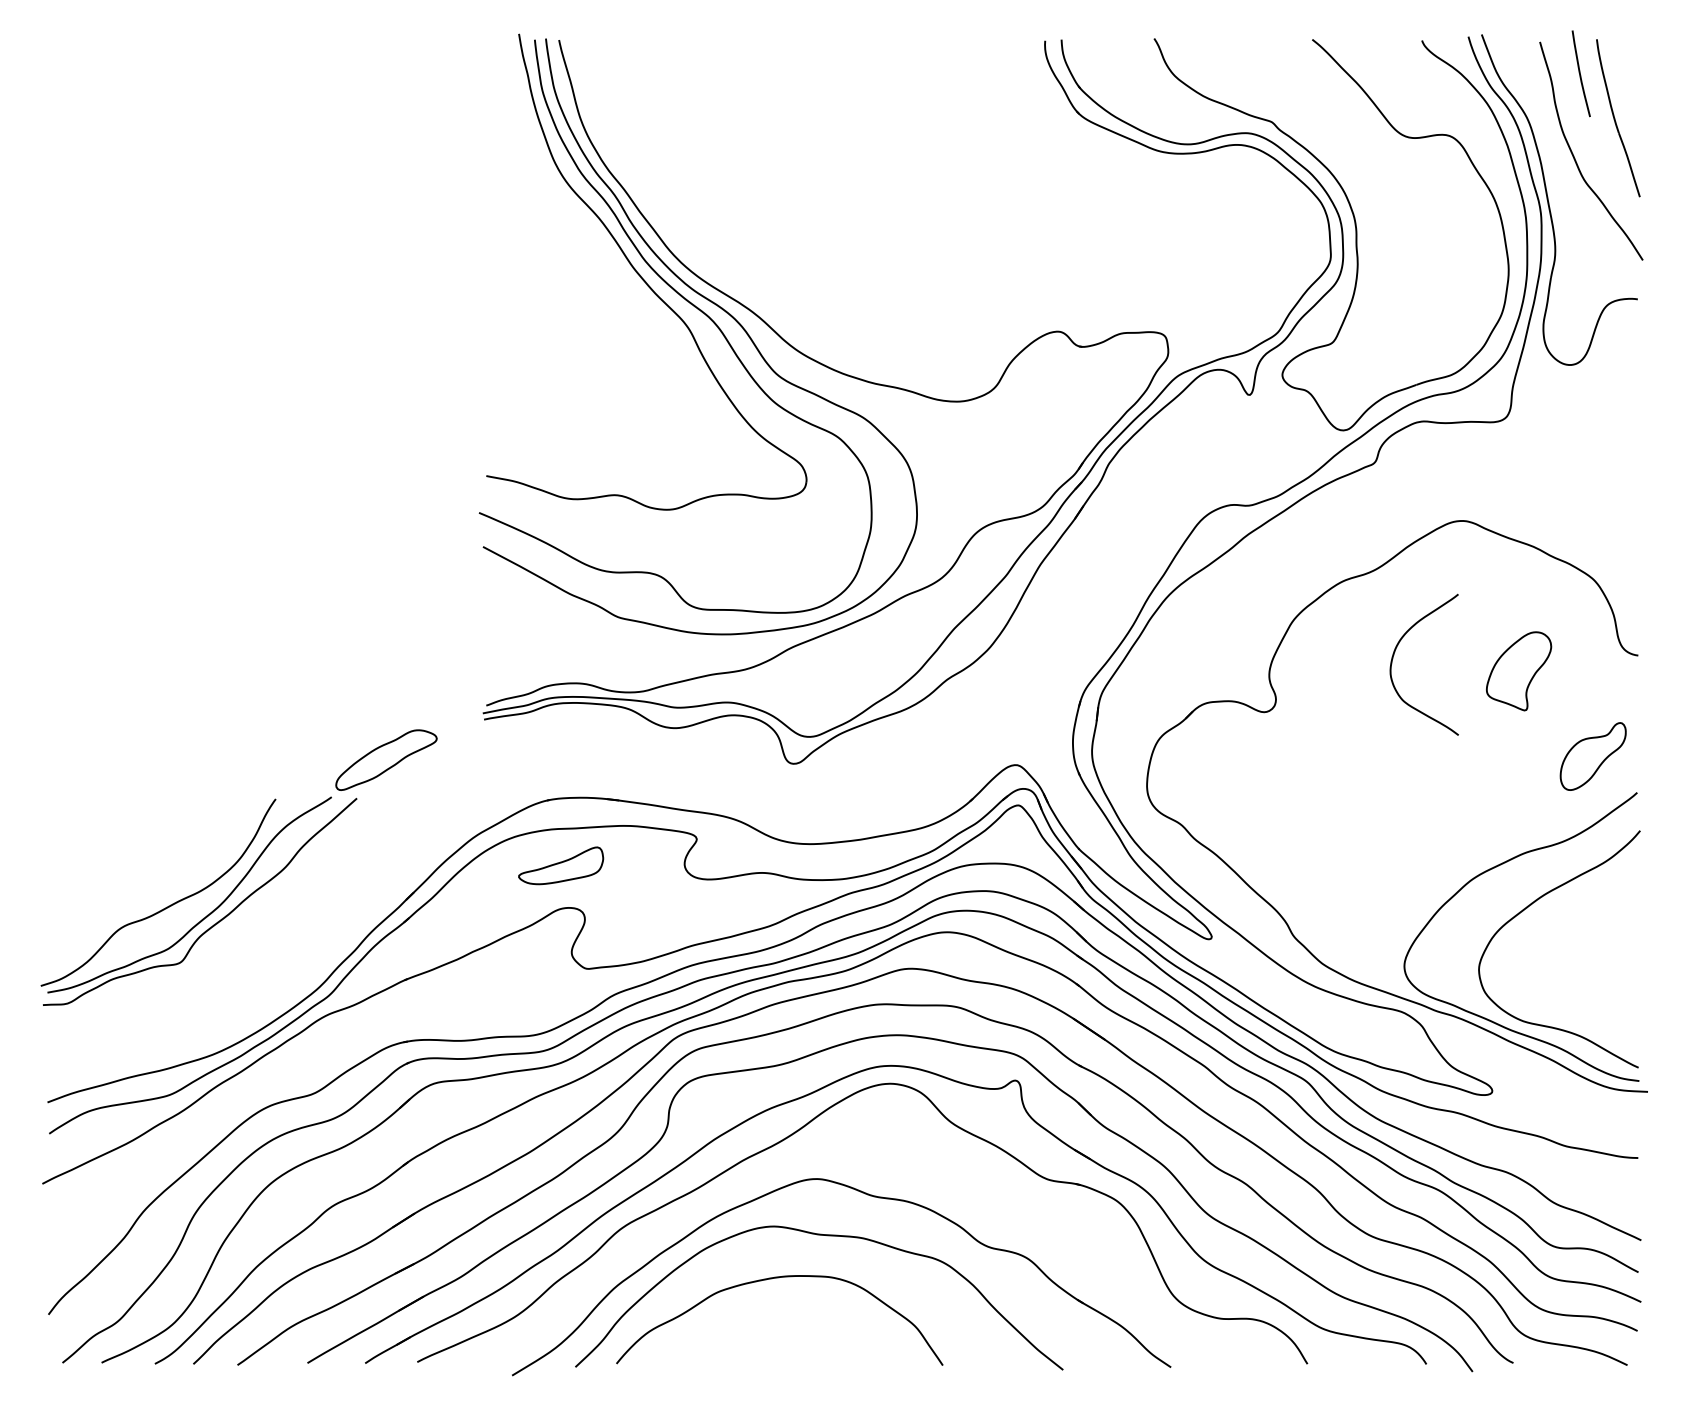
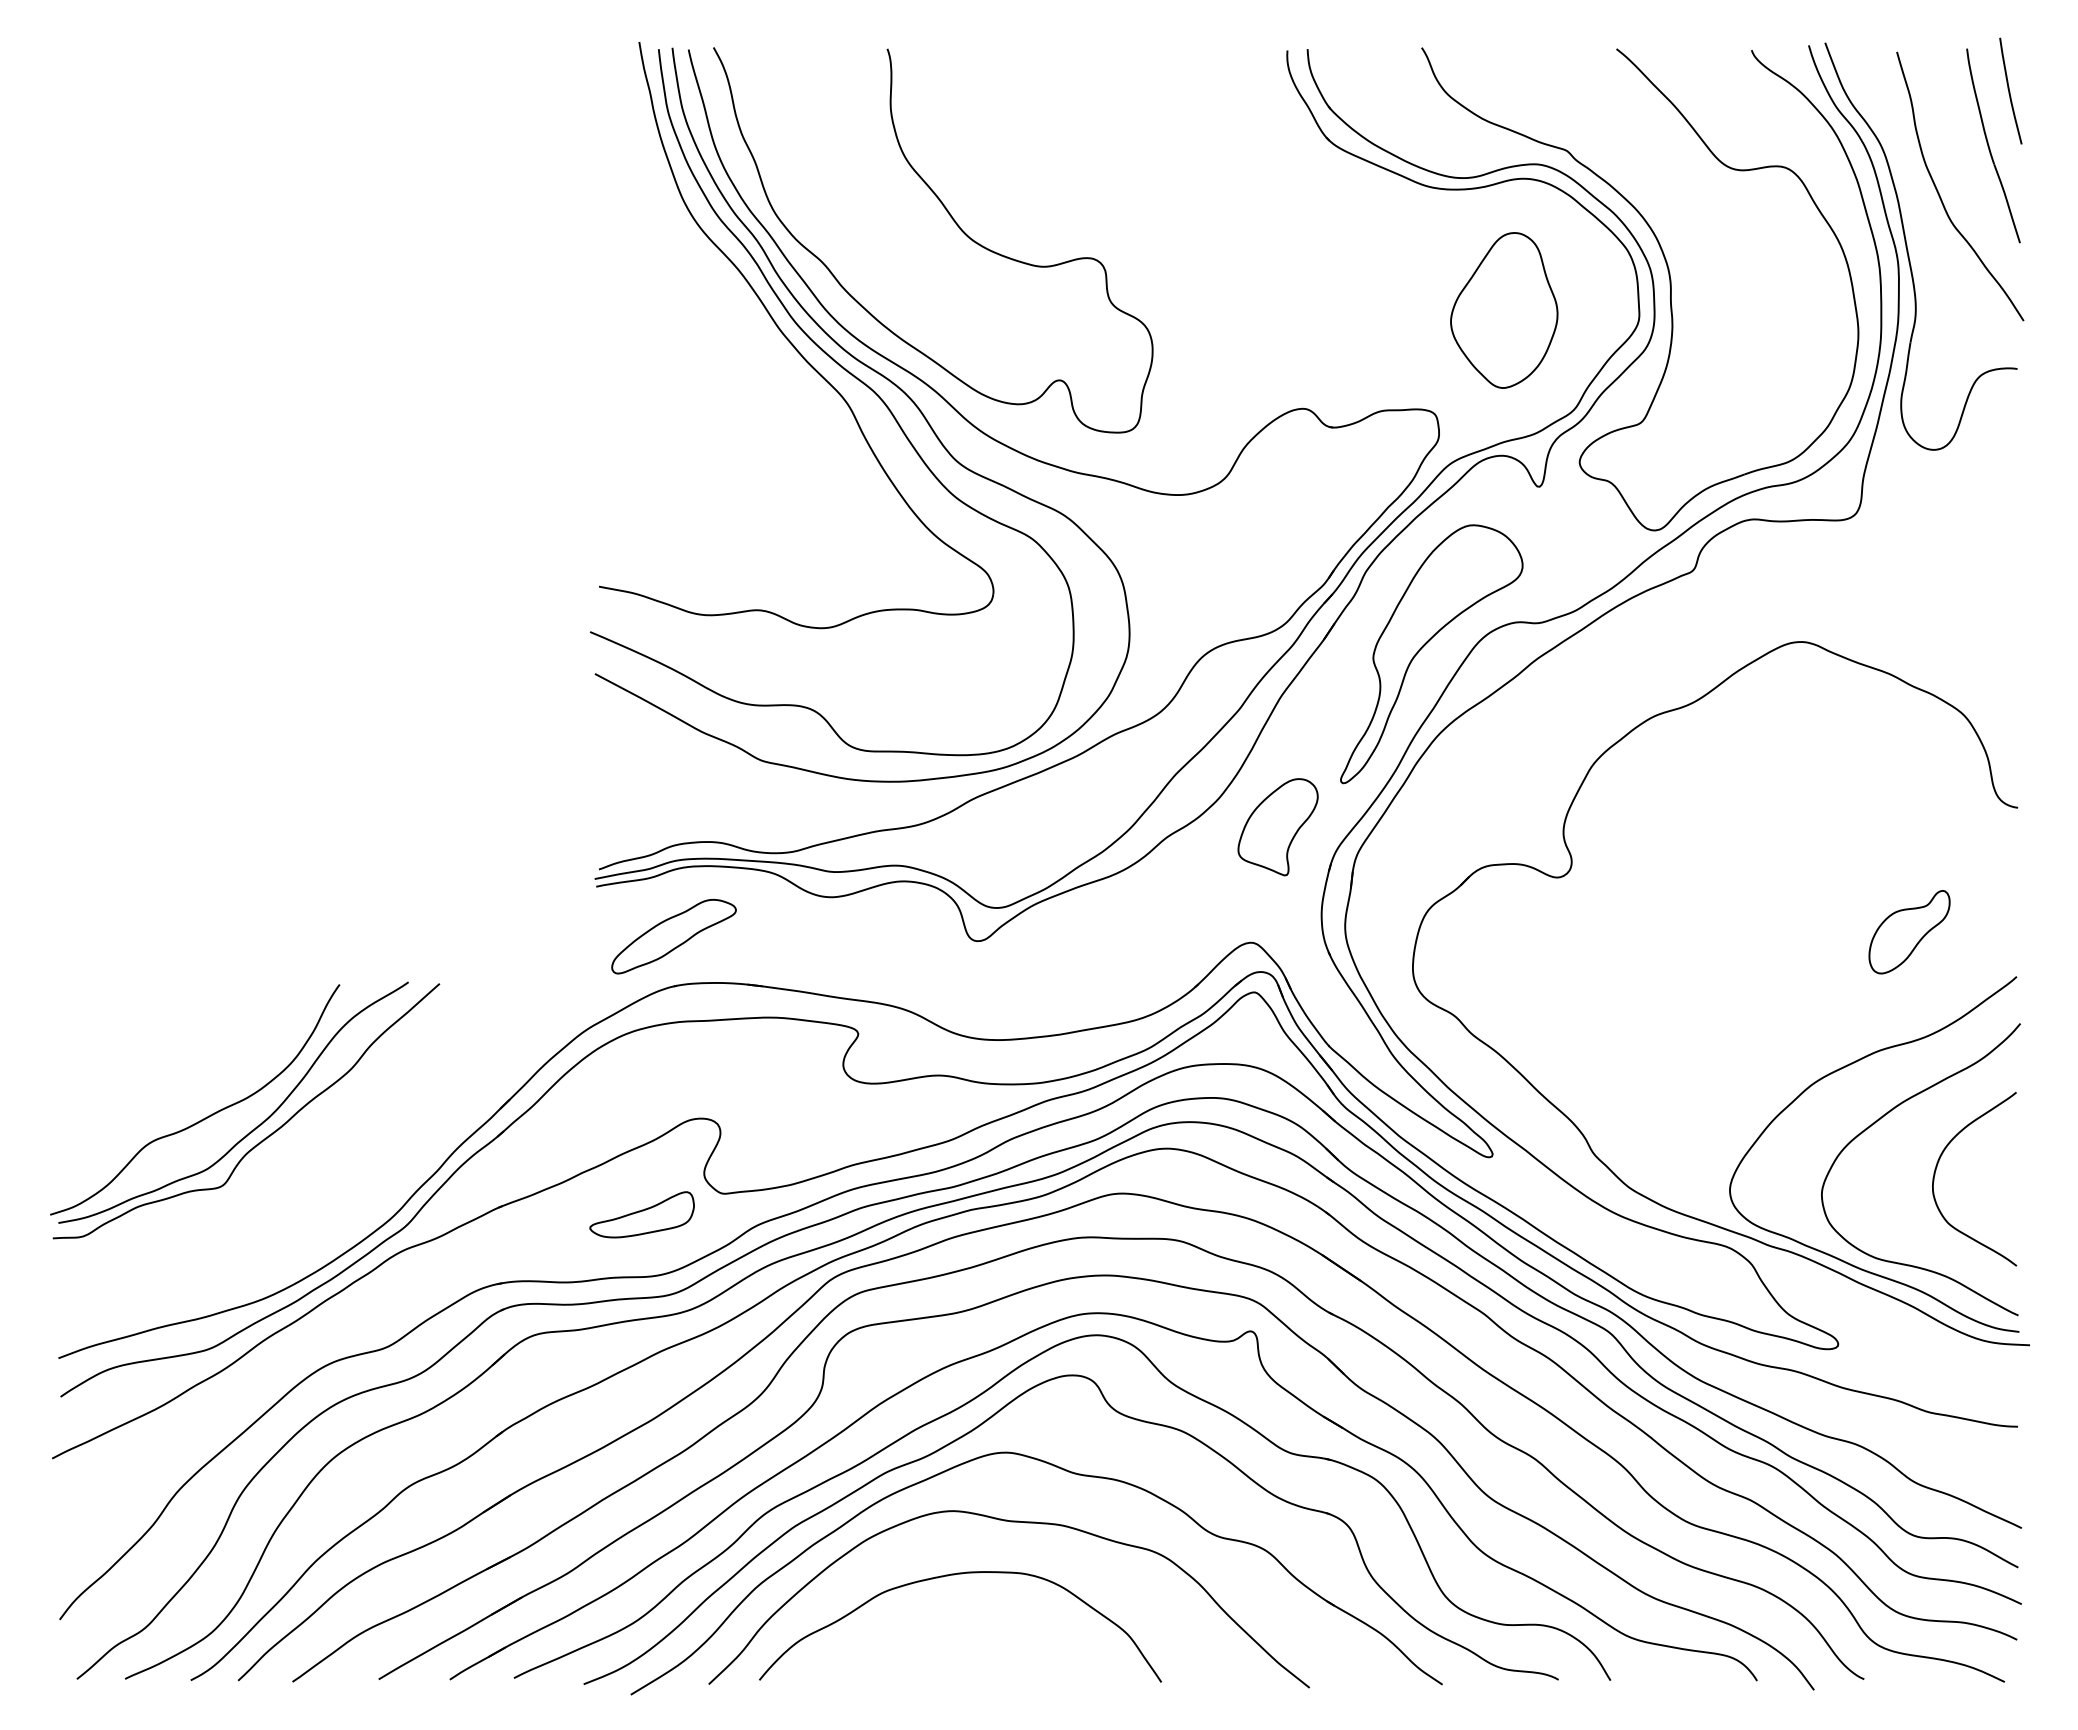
curve: (1580, 73) -> (2009, 90), moved
curve: (776, 182) -> (956, 225), added
part: (1221, 251) -> (1504, 310), added
part: (1156, 524) -> (1424, 646), added
curve: (1394, 655) -> (1937, 1167), moved
part: (1518, 671) -> (1277, 827), moved
part: (1593, 756) -> (1909, 932), moved
part: (386, 760) -> (673, 936), moved
part: (560, 865) -> (641, 1214), moved
part: (914, 1150) -> (1126, 1417), added

